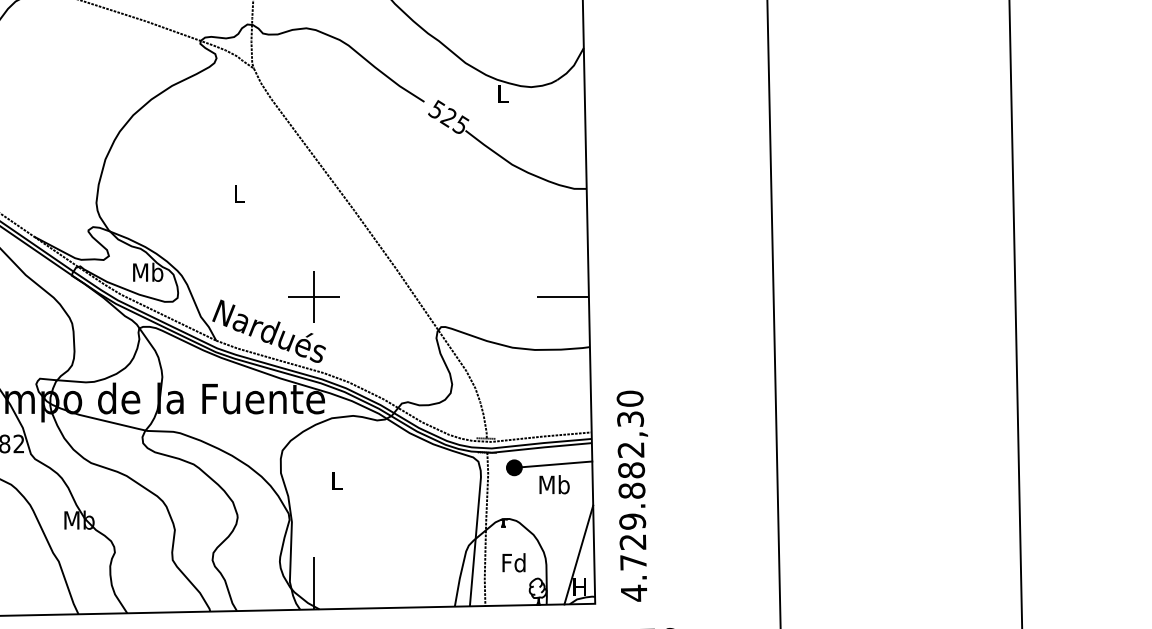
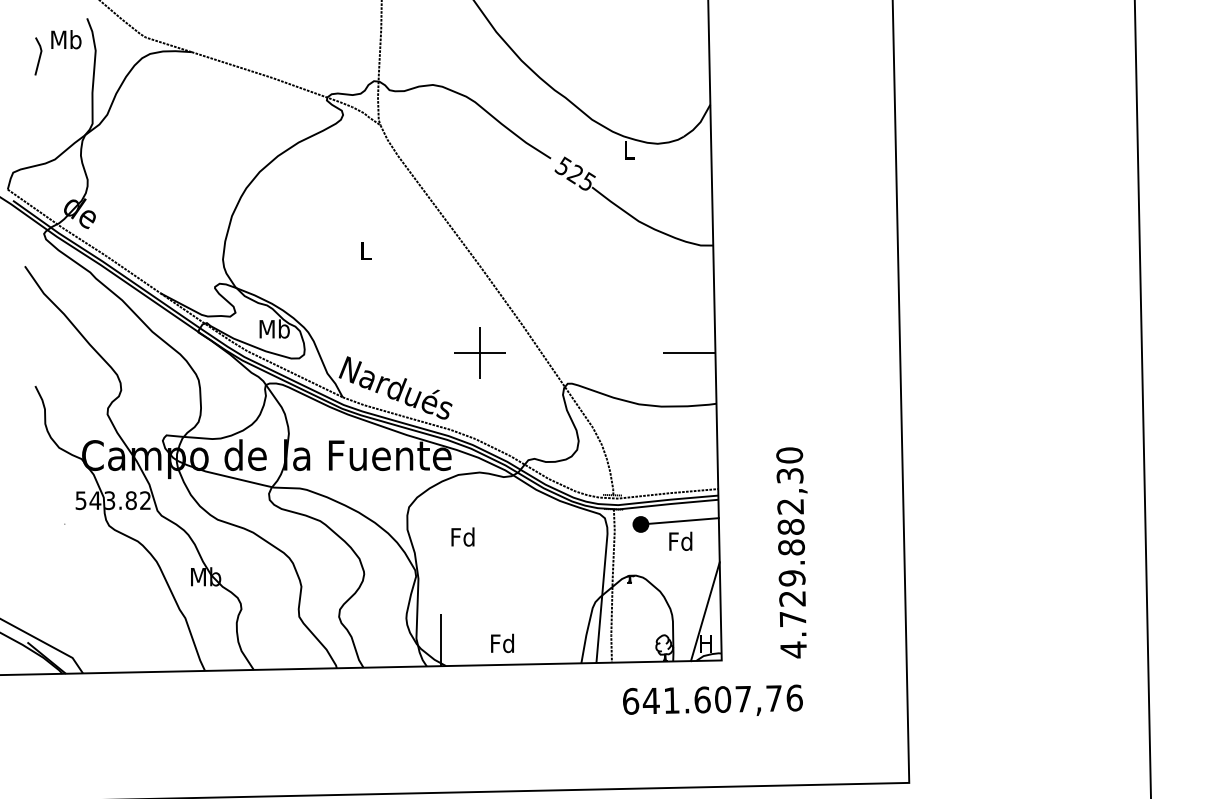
part: (313, 295) -> (479, 352), moved
text: (335, 479) -> (462, 536), L -> Fd
text: (554, 483) -> (681, 540), Mb -> Fd
text: (631, 495) -> (791, 552), moved
text: (513, 562) -> (502, 643), moved

